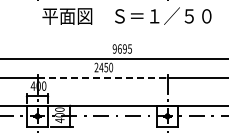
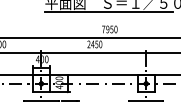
line: (120, 27) -> (108, 12), added
text: (122, 48) -> (109, 29), 9695 -> 7950
line: (103, 77) -> (94, 52), dashed -> solid

